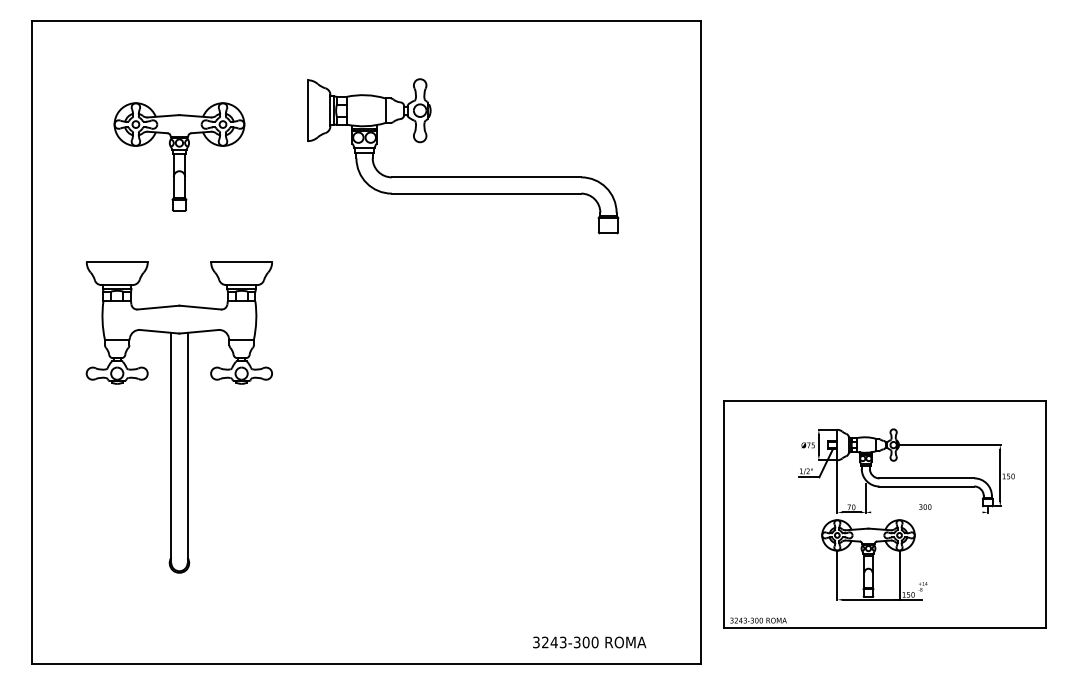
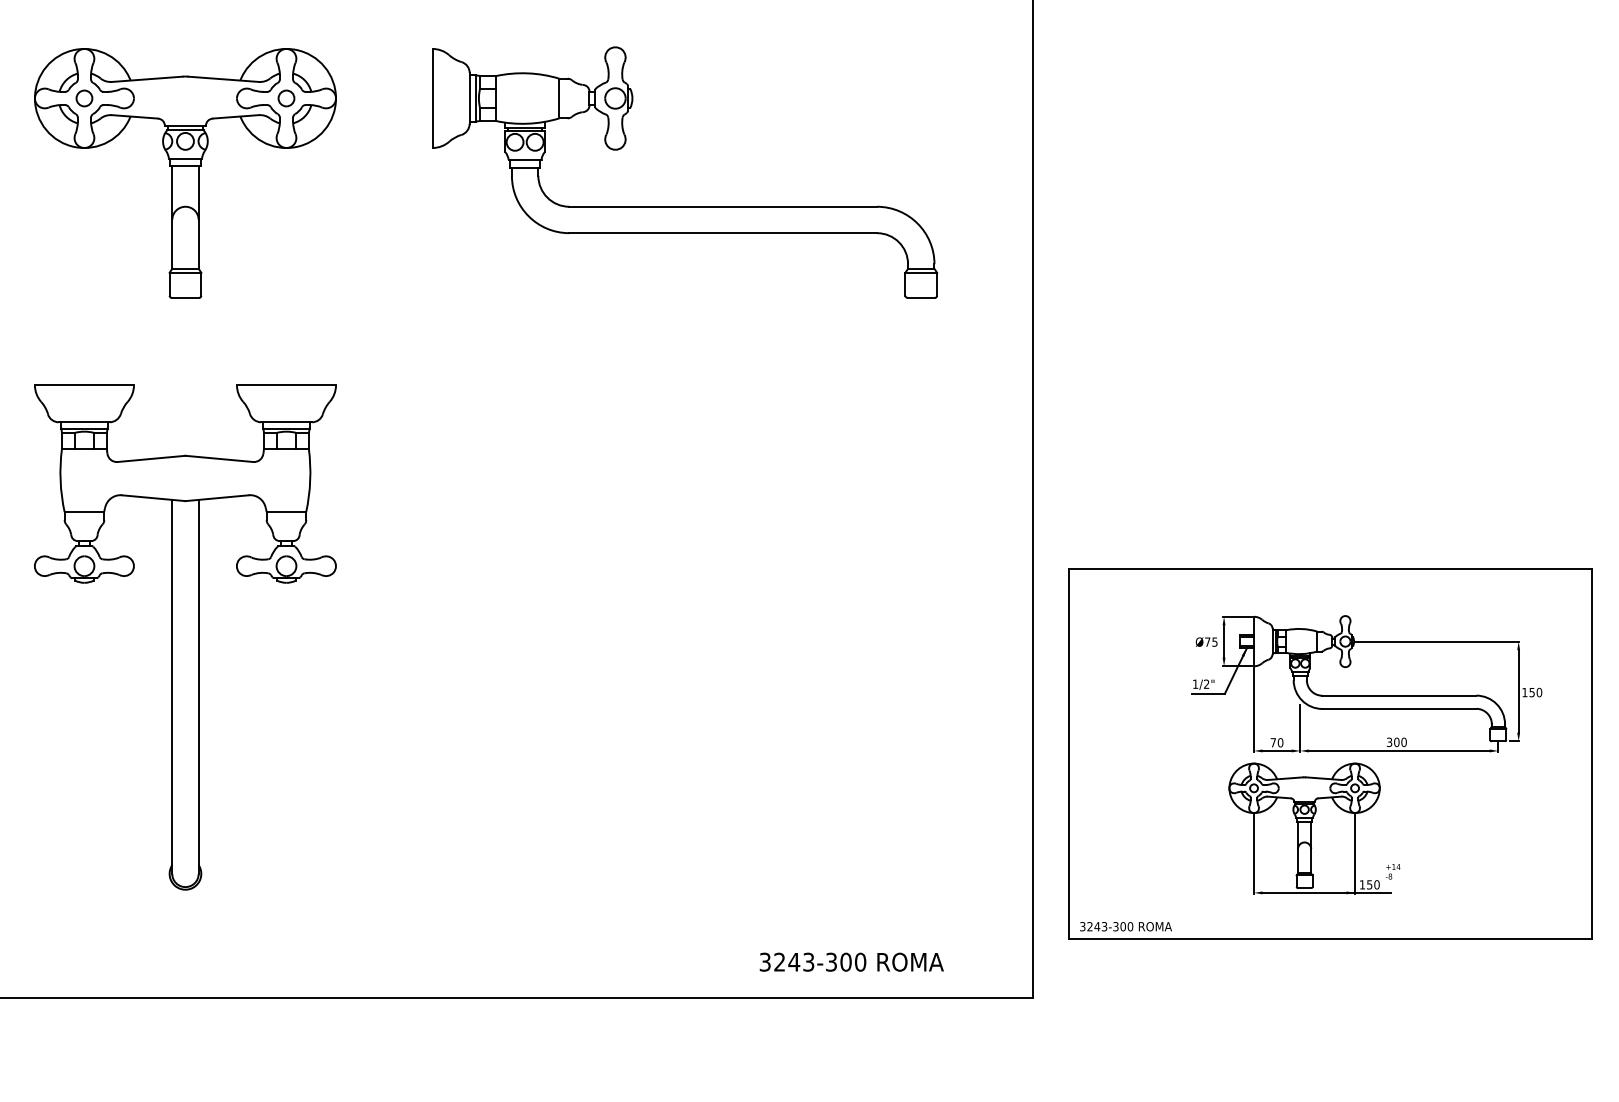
part: (179, 156) -> (185, 172), size x1.43
part: (463, 176) -> (685, 205), moved
part: (178, 417) -> (183, 637), moved
line: (926, 512) -> (1398, 751), added

